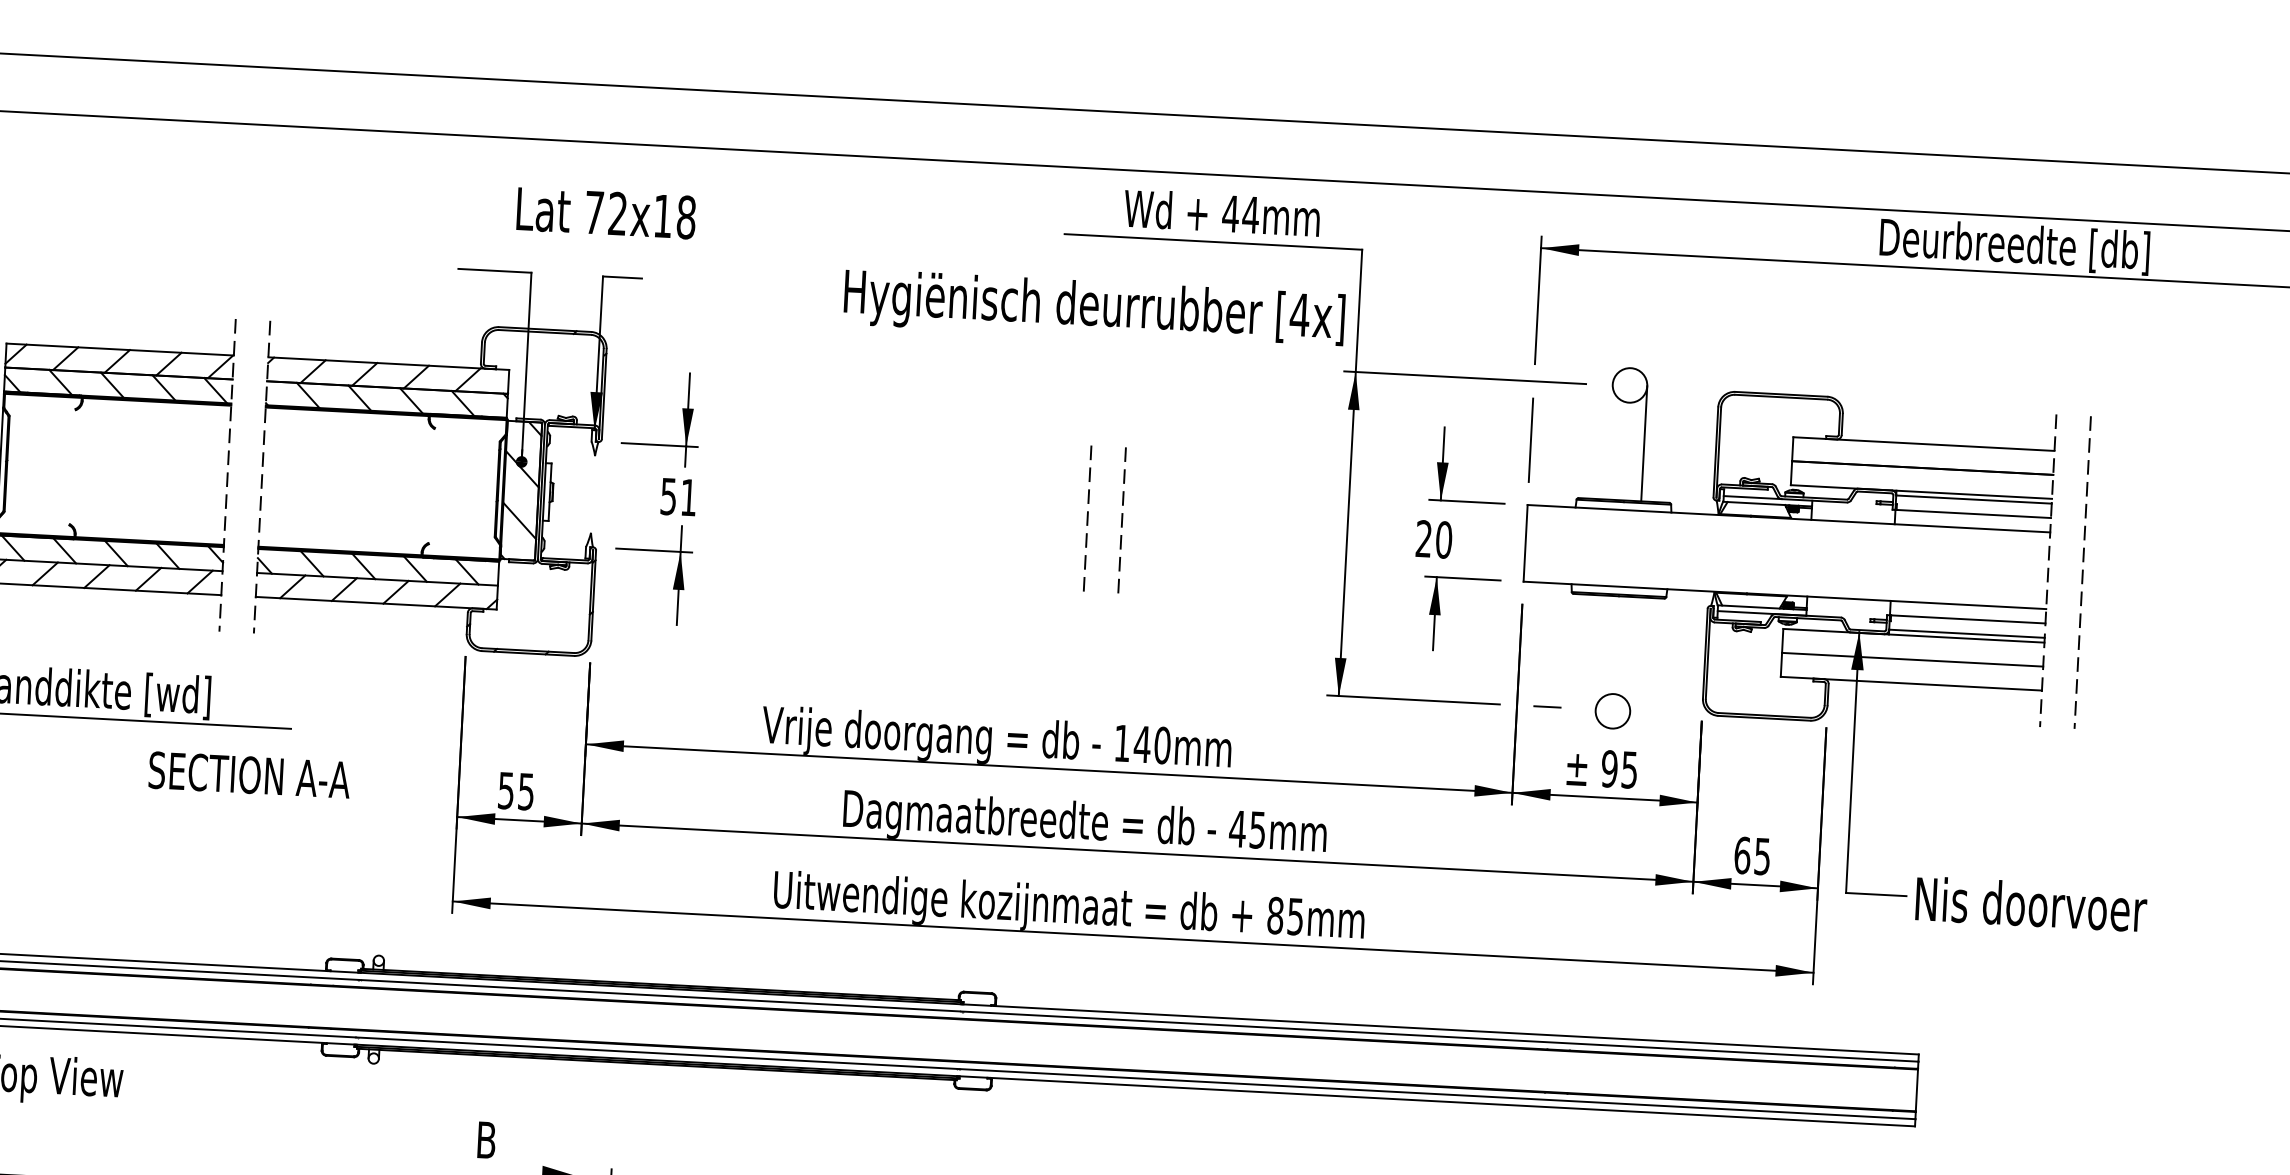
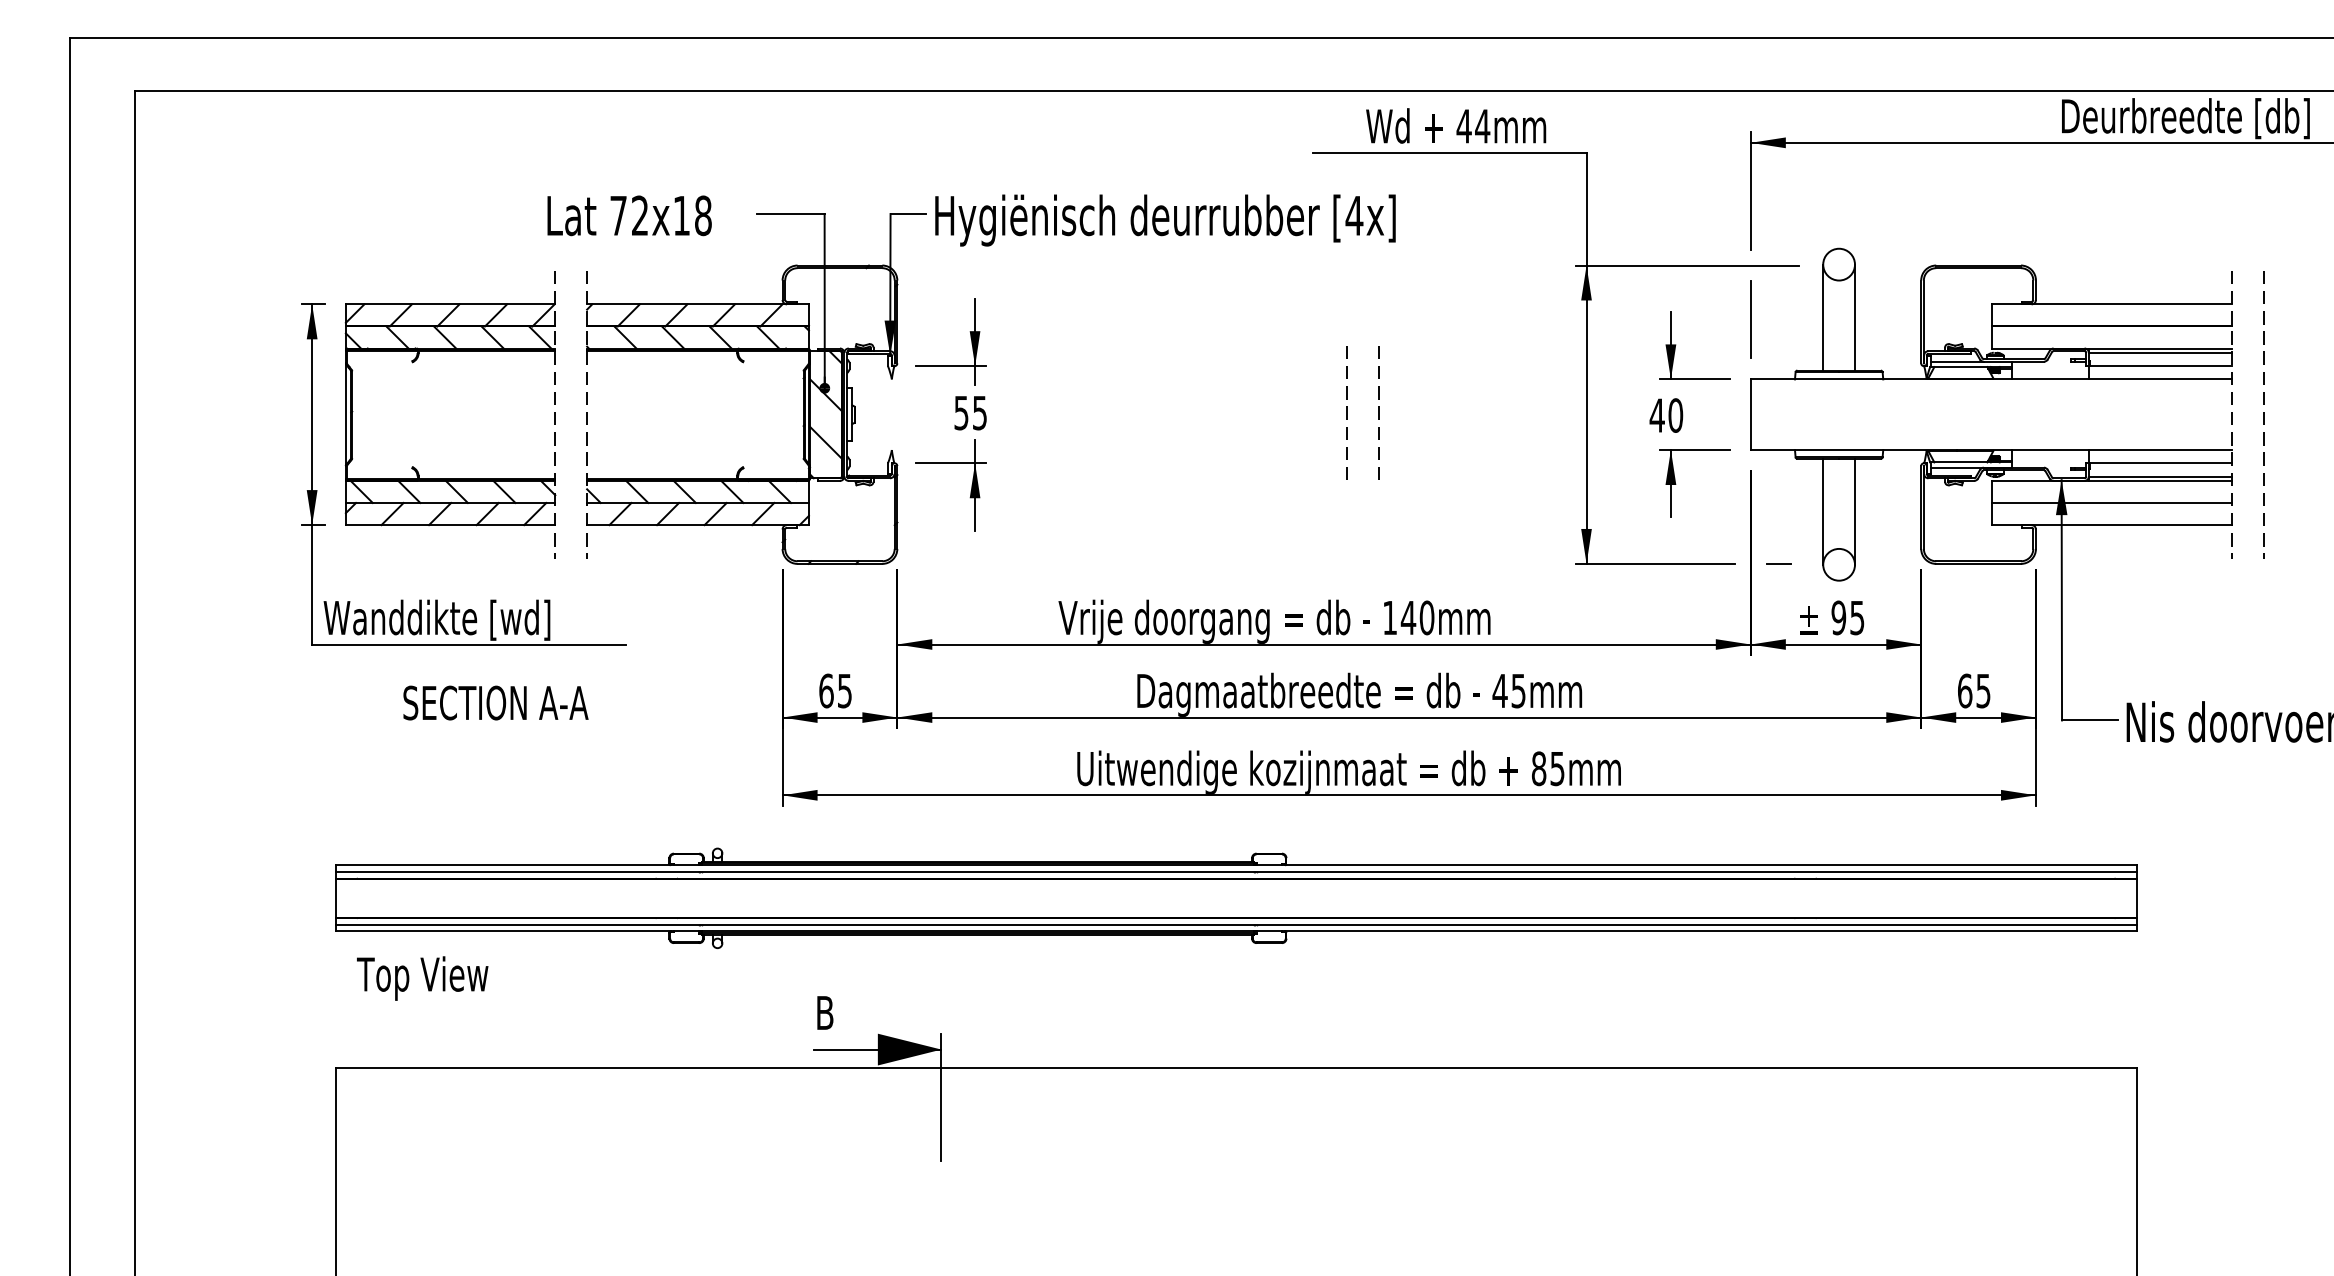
text: (606, 212) -> (629, 215), moved
text: (1094, 309) -> (1165, 220), moved
line: (1610, 441) -> (1823, 317), added
text: (688, 498) -> (979, 413), 51 -> 55
text: (1423, 538) -> (1656, 415), 20 -> 40
line: (1599, 652) -> (1823, 511), added
line: (1633, 654) -> (1855, 511), added
text: (249, 774) -> (495, 702), moved
text: (506, 790) -> (826, 690), 55 -> 65

